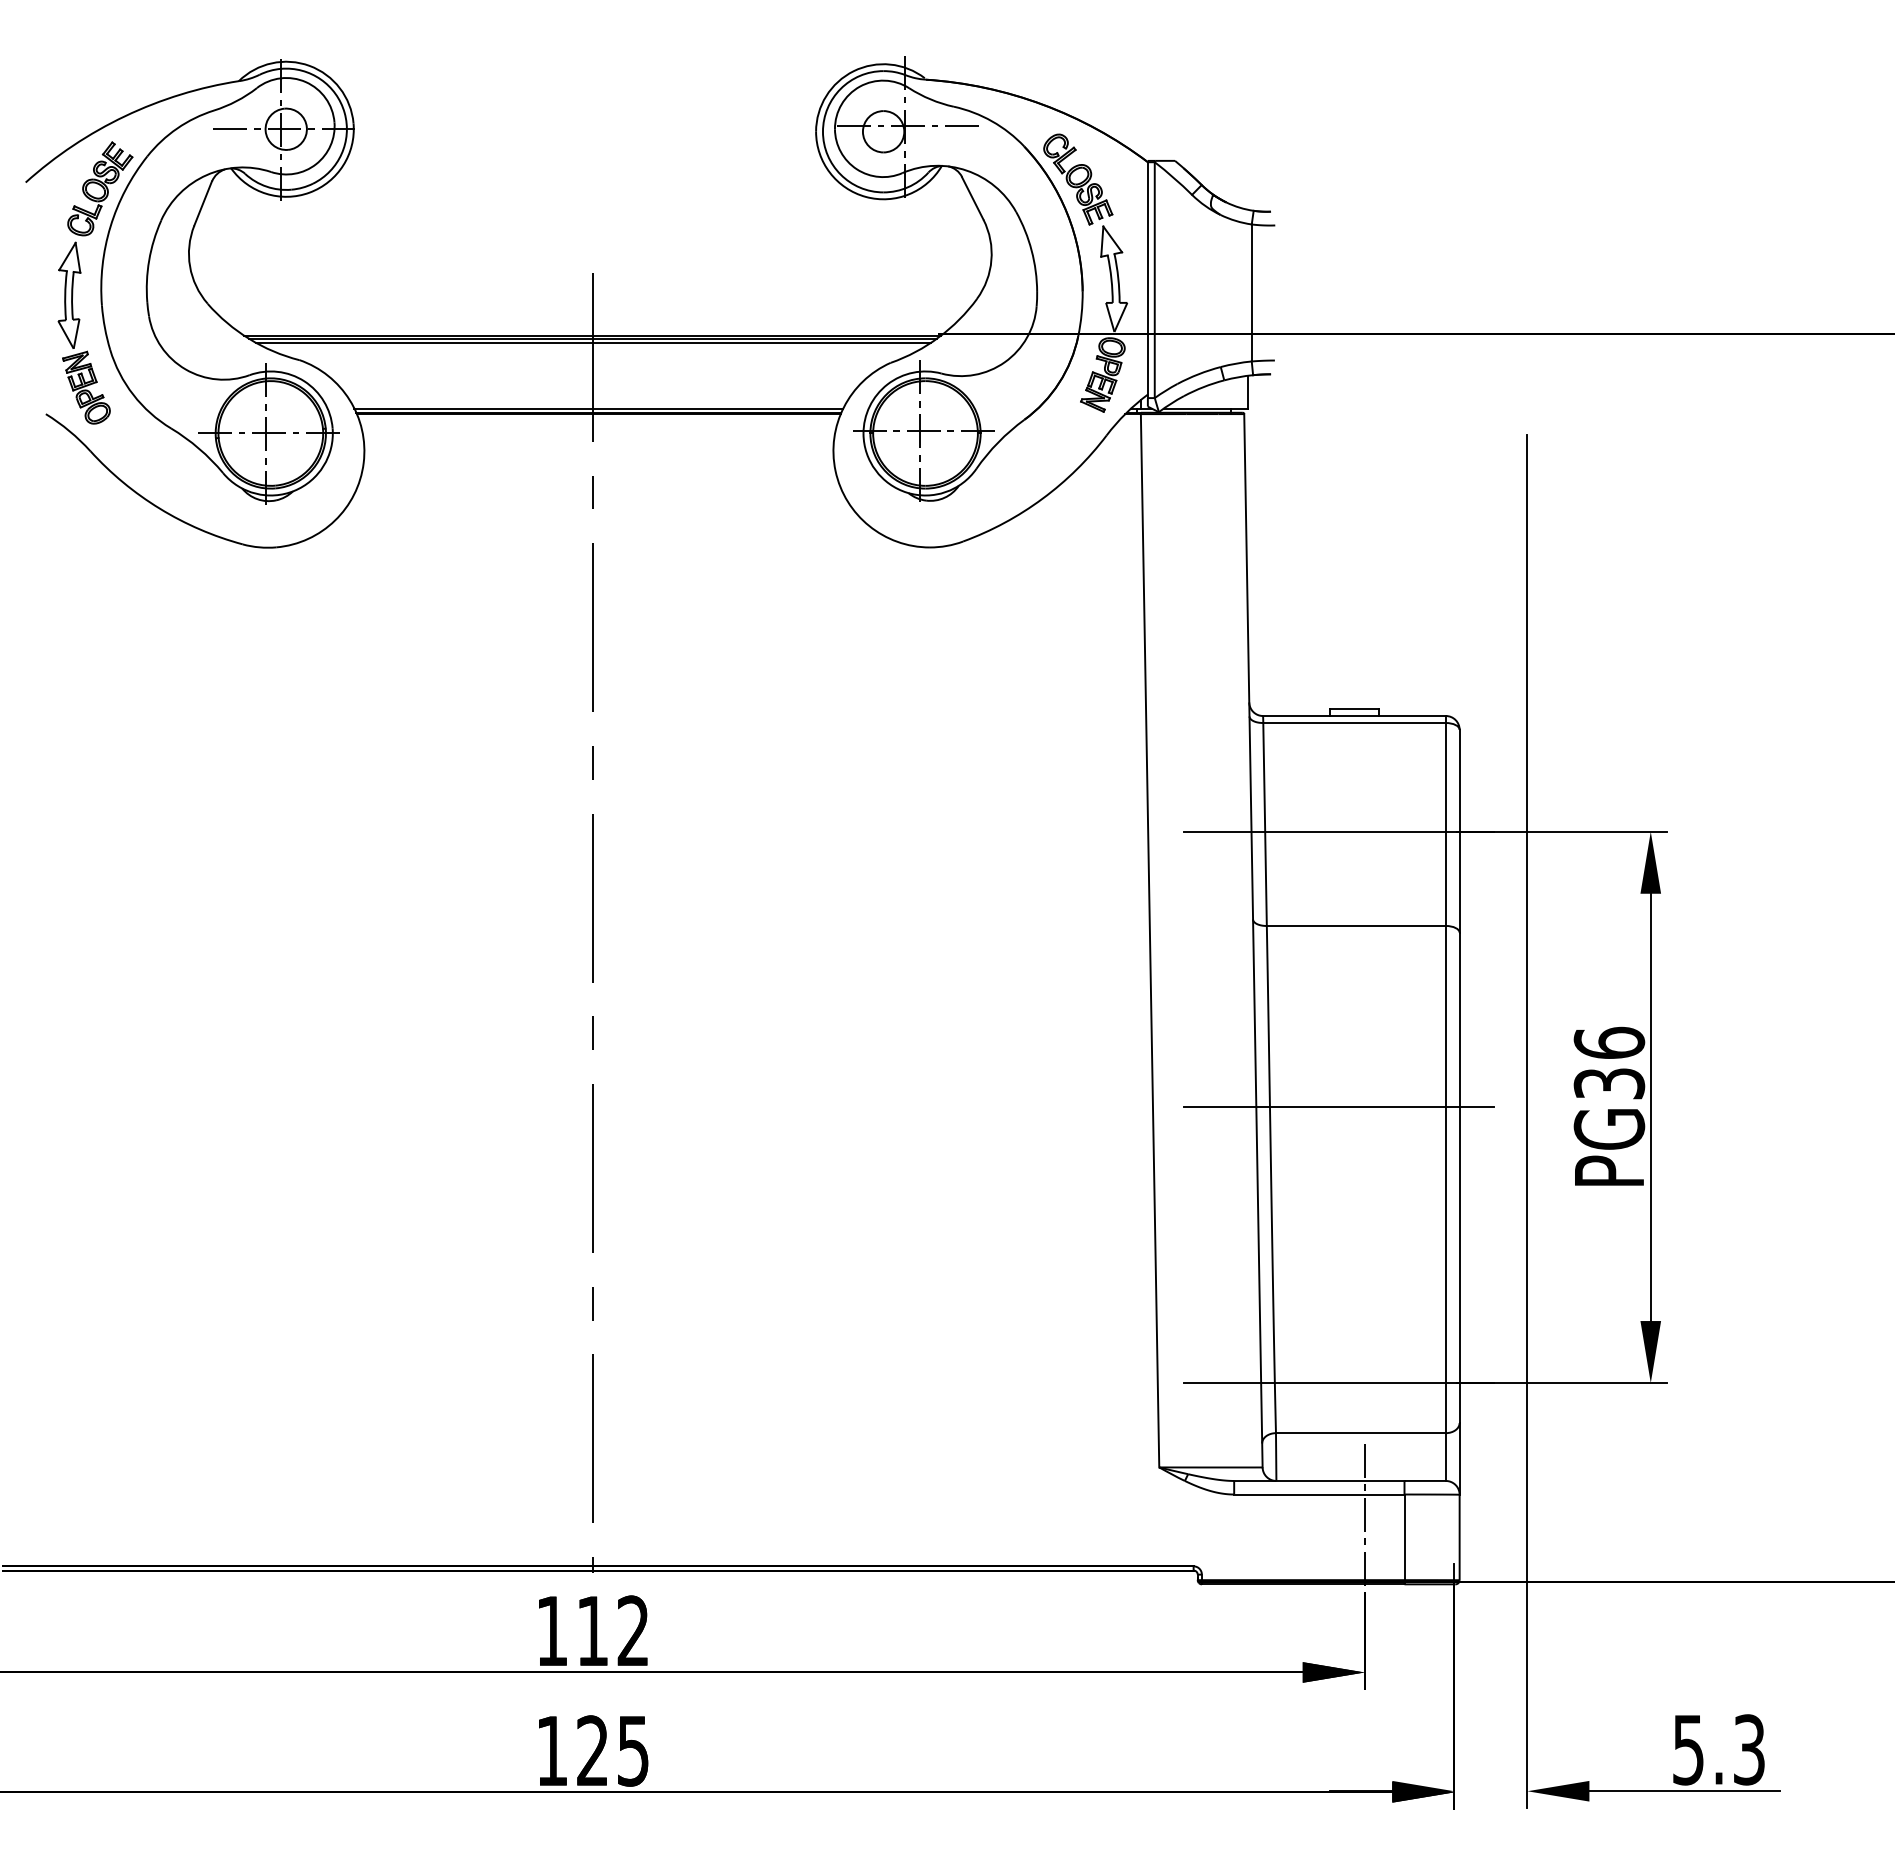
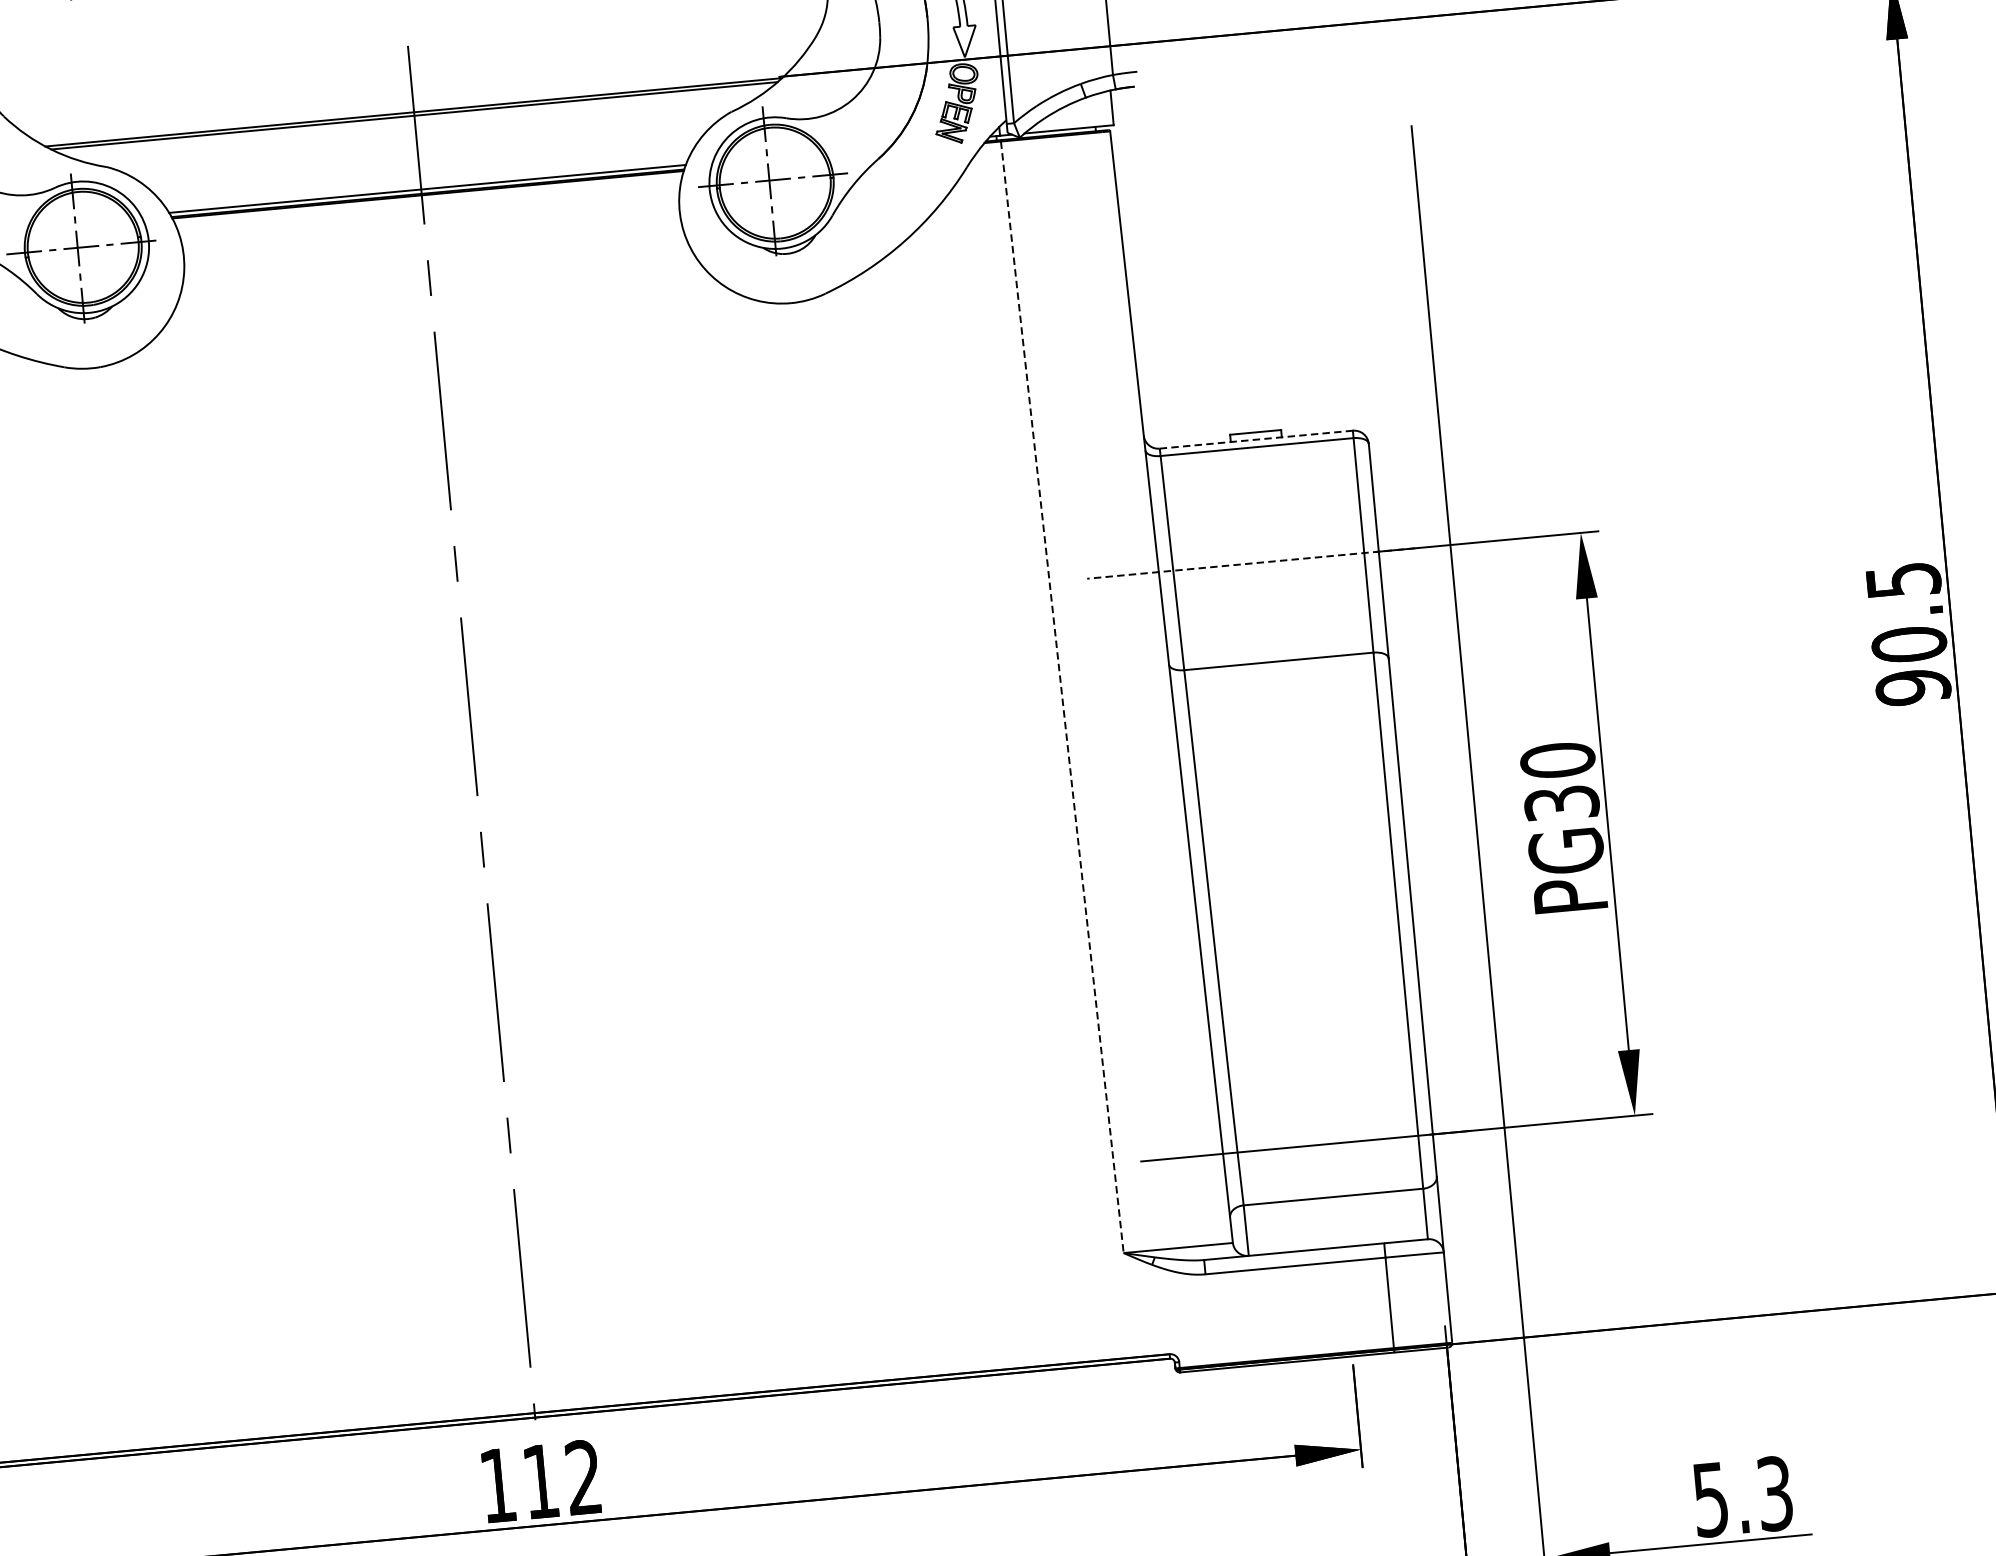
line: (593, 342) -> (415, 119), removed
line: (1354, 716) -> (1256, 440), solid -> dashed
line: (1338, 831) -> (1250, 563), solid -> dashed
line: (1150, 940) -> (1062, 696), solid -> dashed
text: (1608, 1042) -> (1556, 759), PG36 -> PG30
line: (1338, 1107) -> (1277, 855), removed
line: (1364, 1516) -> (1345, 1284), removed

